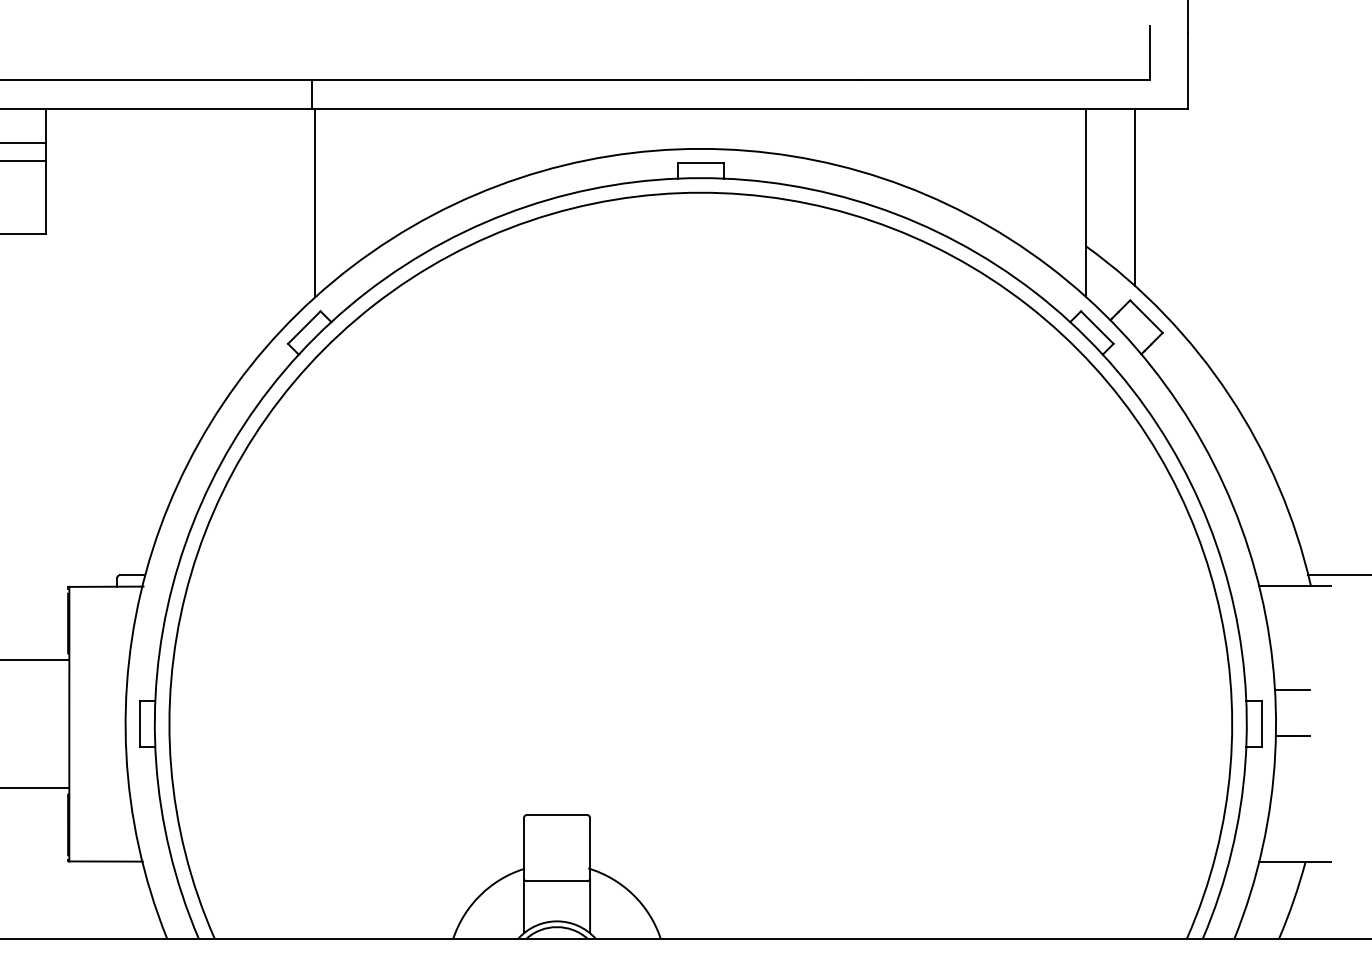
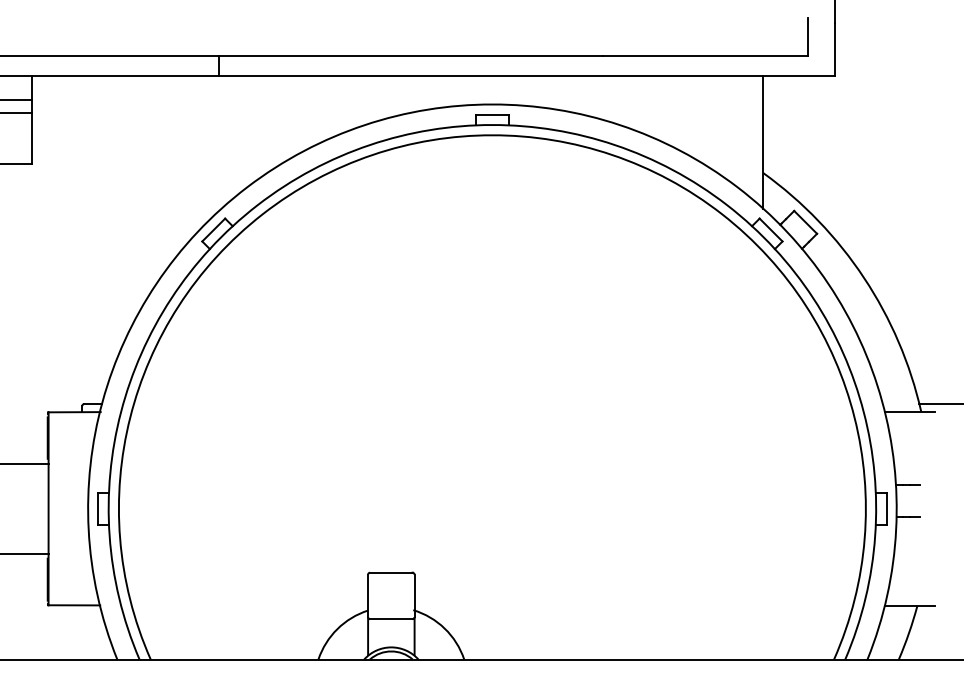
line: (1134, 197) -> (797, 138), removed
line: (315, 202) -> (221, 142), removed

